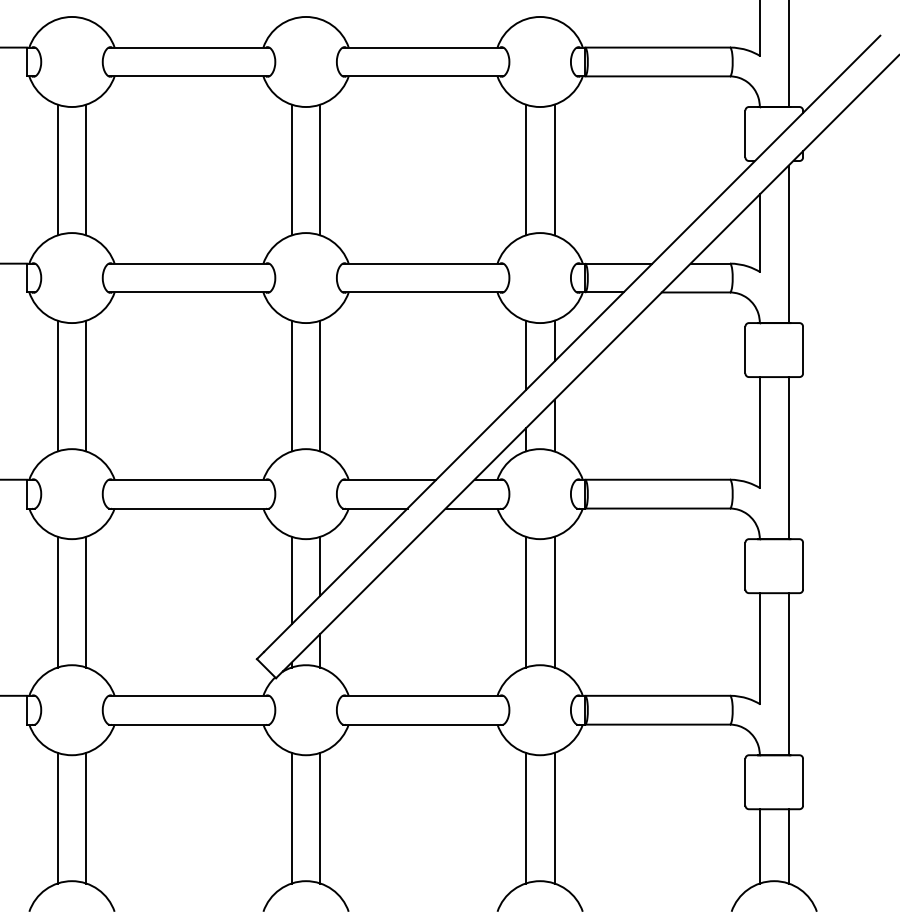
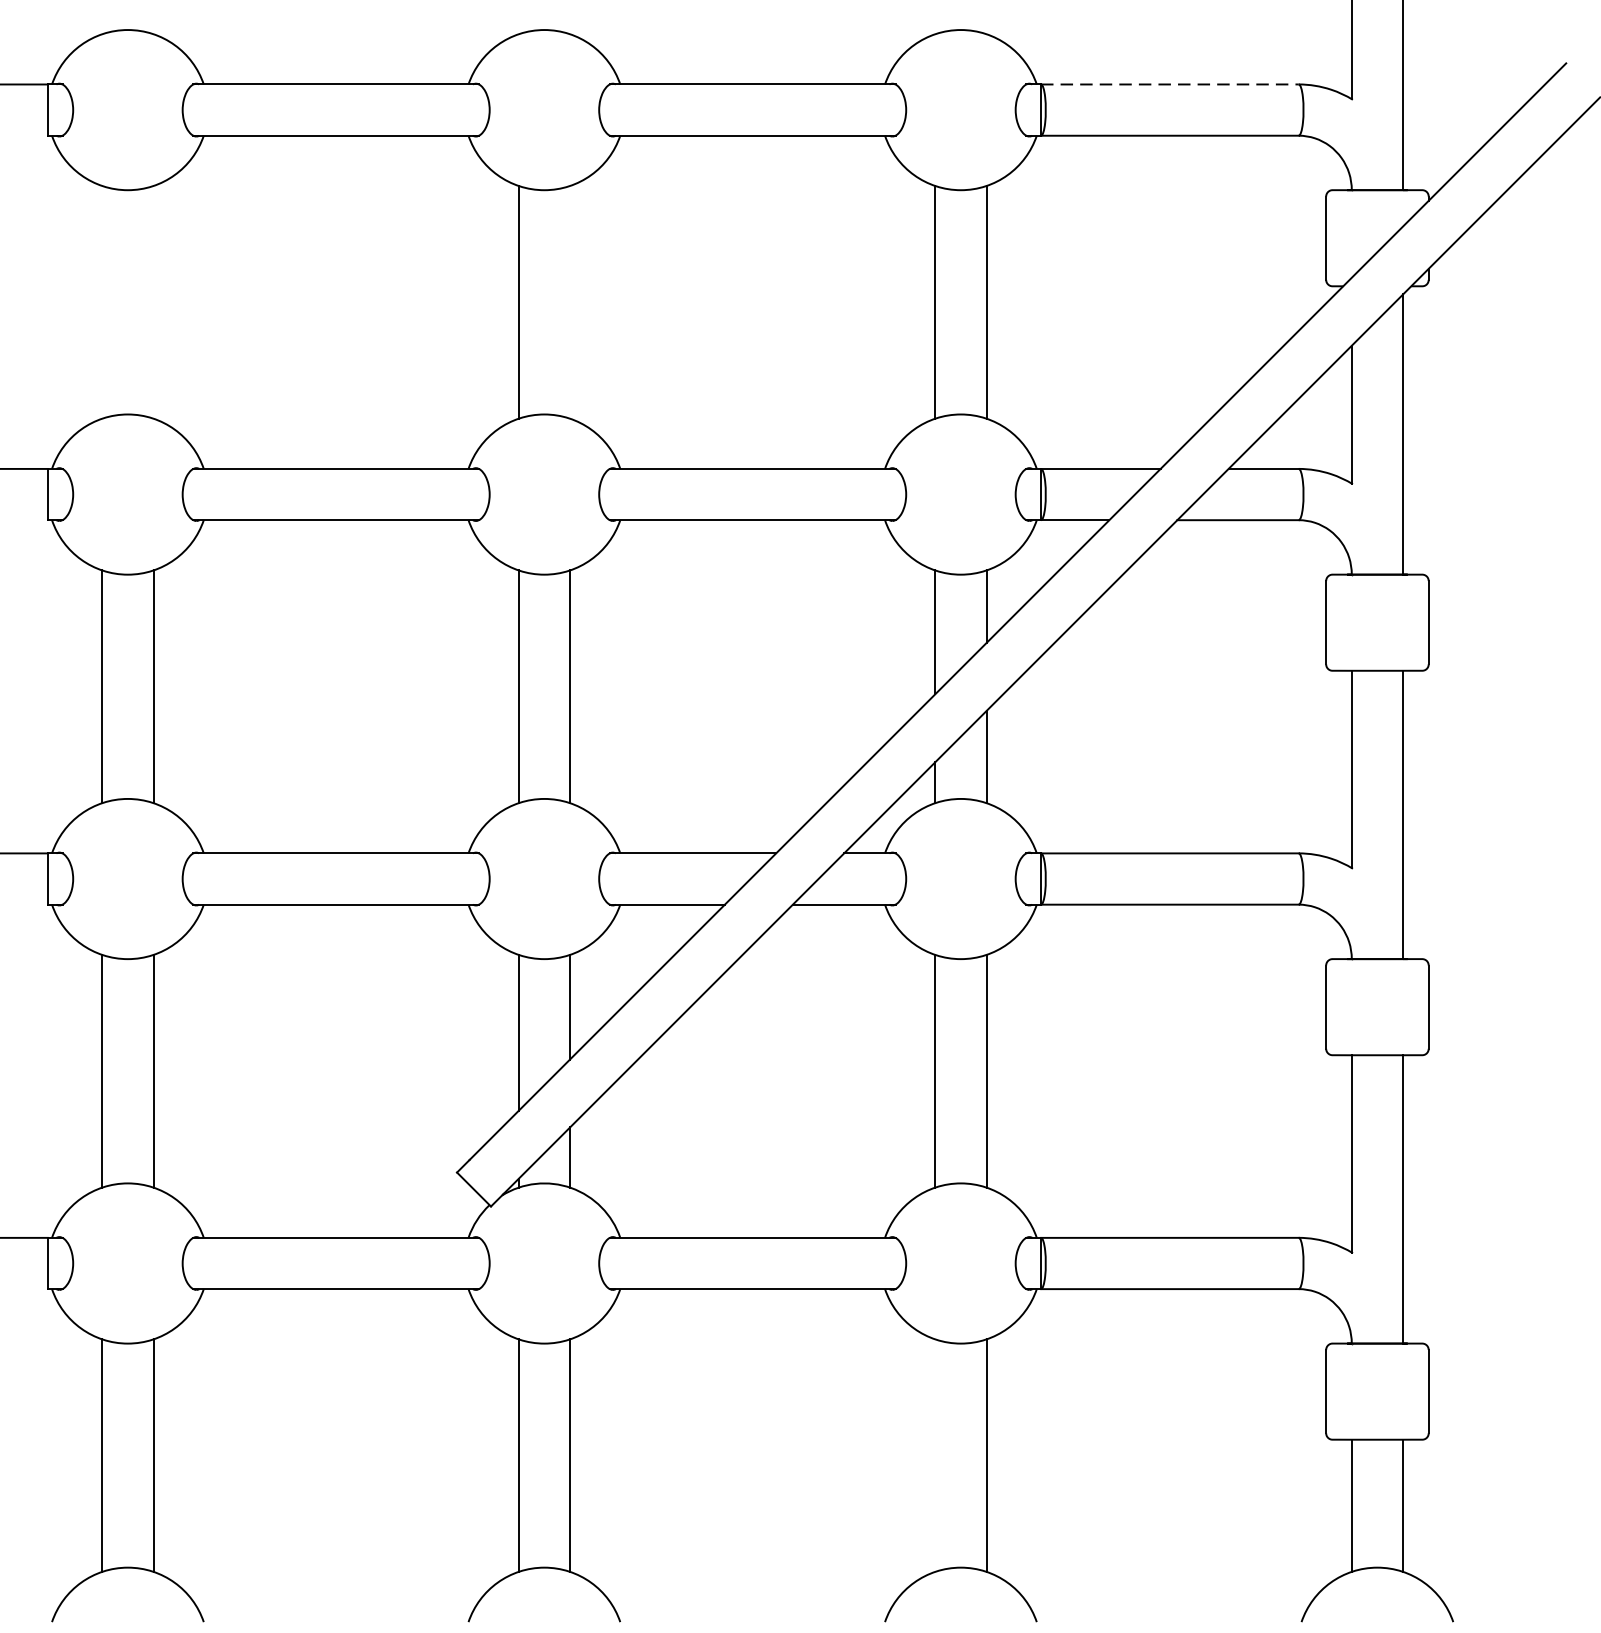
line: (658, 47) -> (1171, 84), solid -> dashed
line: (57, 169) -> (102, 301), removed
line: (86, 169) -> (153, 301), removed
line: (320, 169) -> (570, 301), removed
line: (525, 817) -> (934, 1454), removed

